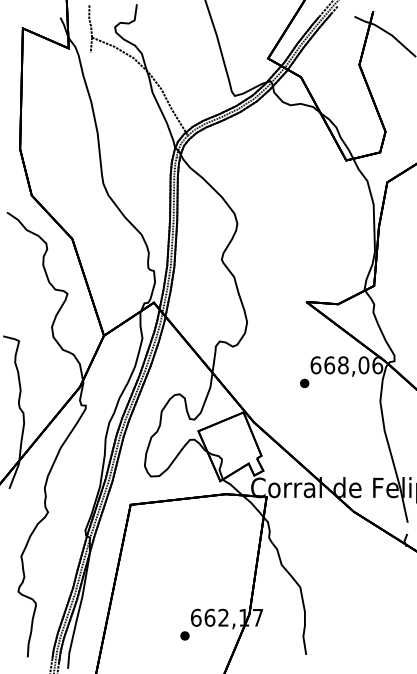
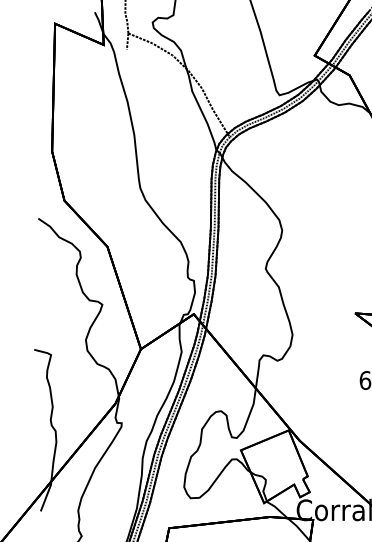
part: (304, 382) -> (353, 398), removed

